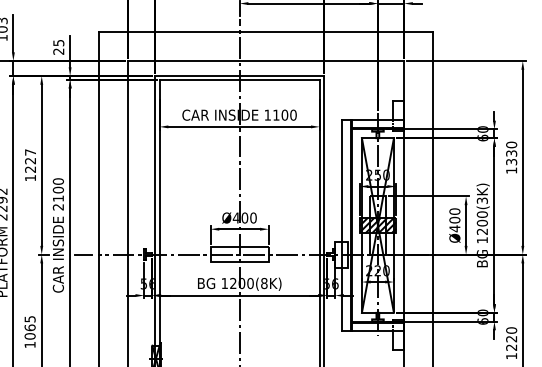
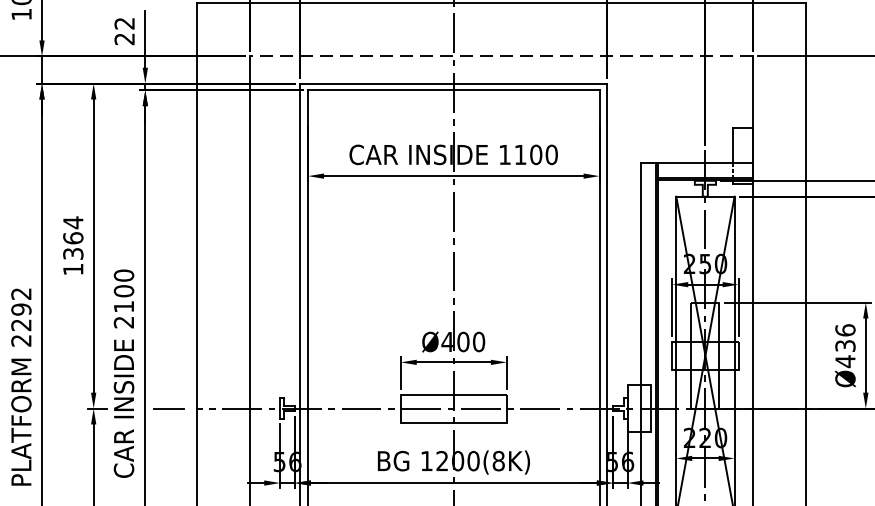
text: (58, 43) -> (124, 24), 25 -> 22
line: (265, 61) -> (500, 57), solid -> dashed
text: (30, 160) -> (73, 237), 1227 -> 1364
text: (454, 215) -> (844, 337), Ø400 -> Ø436
hatch: (377, 225) -> (704, 355), removed

